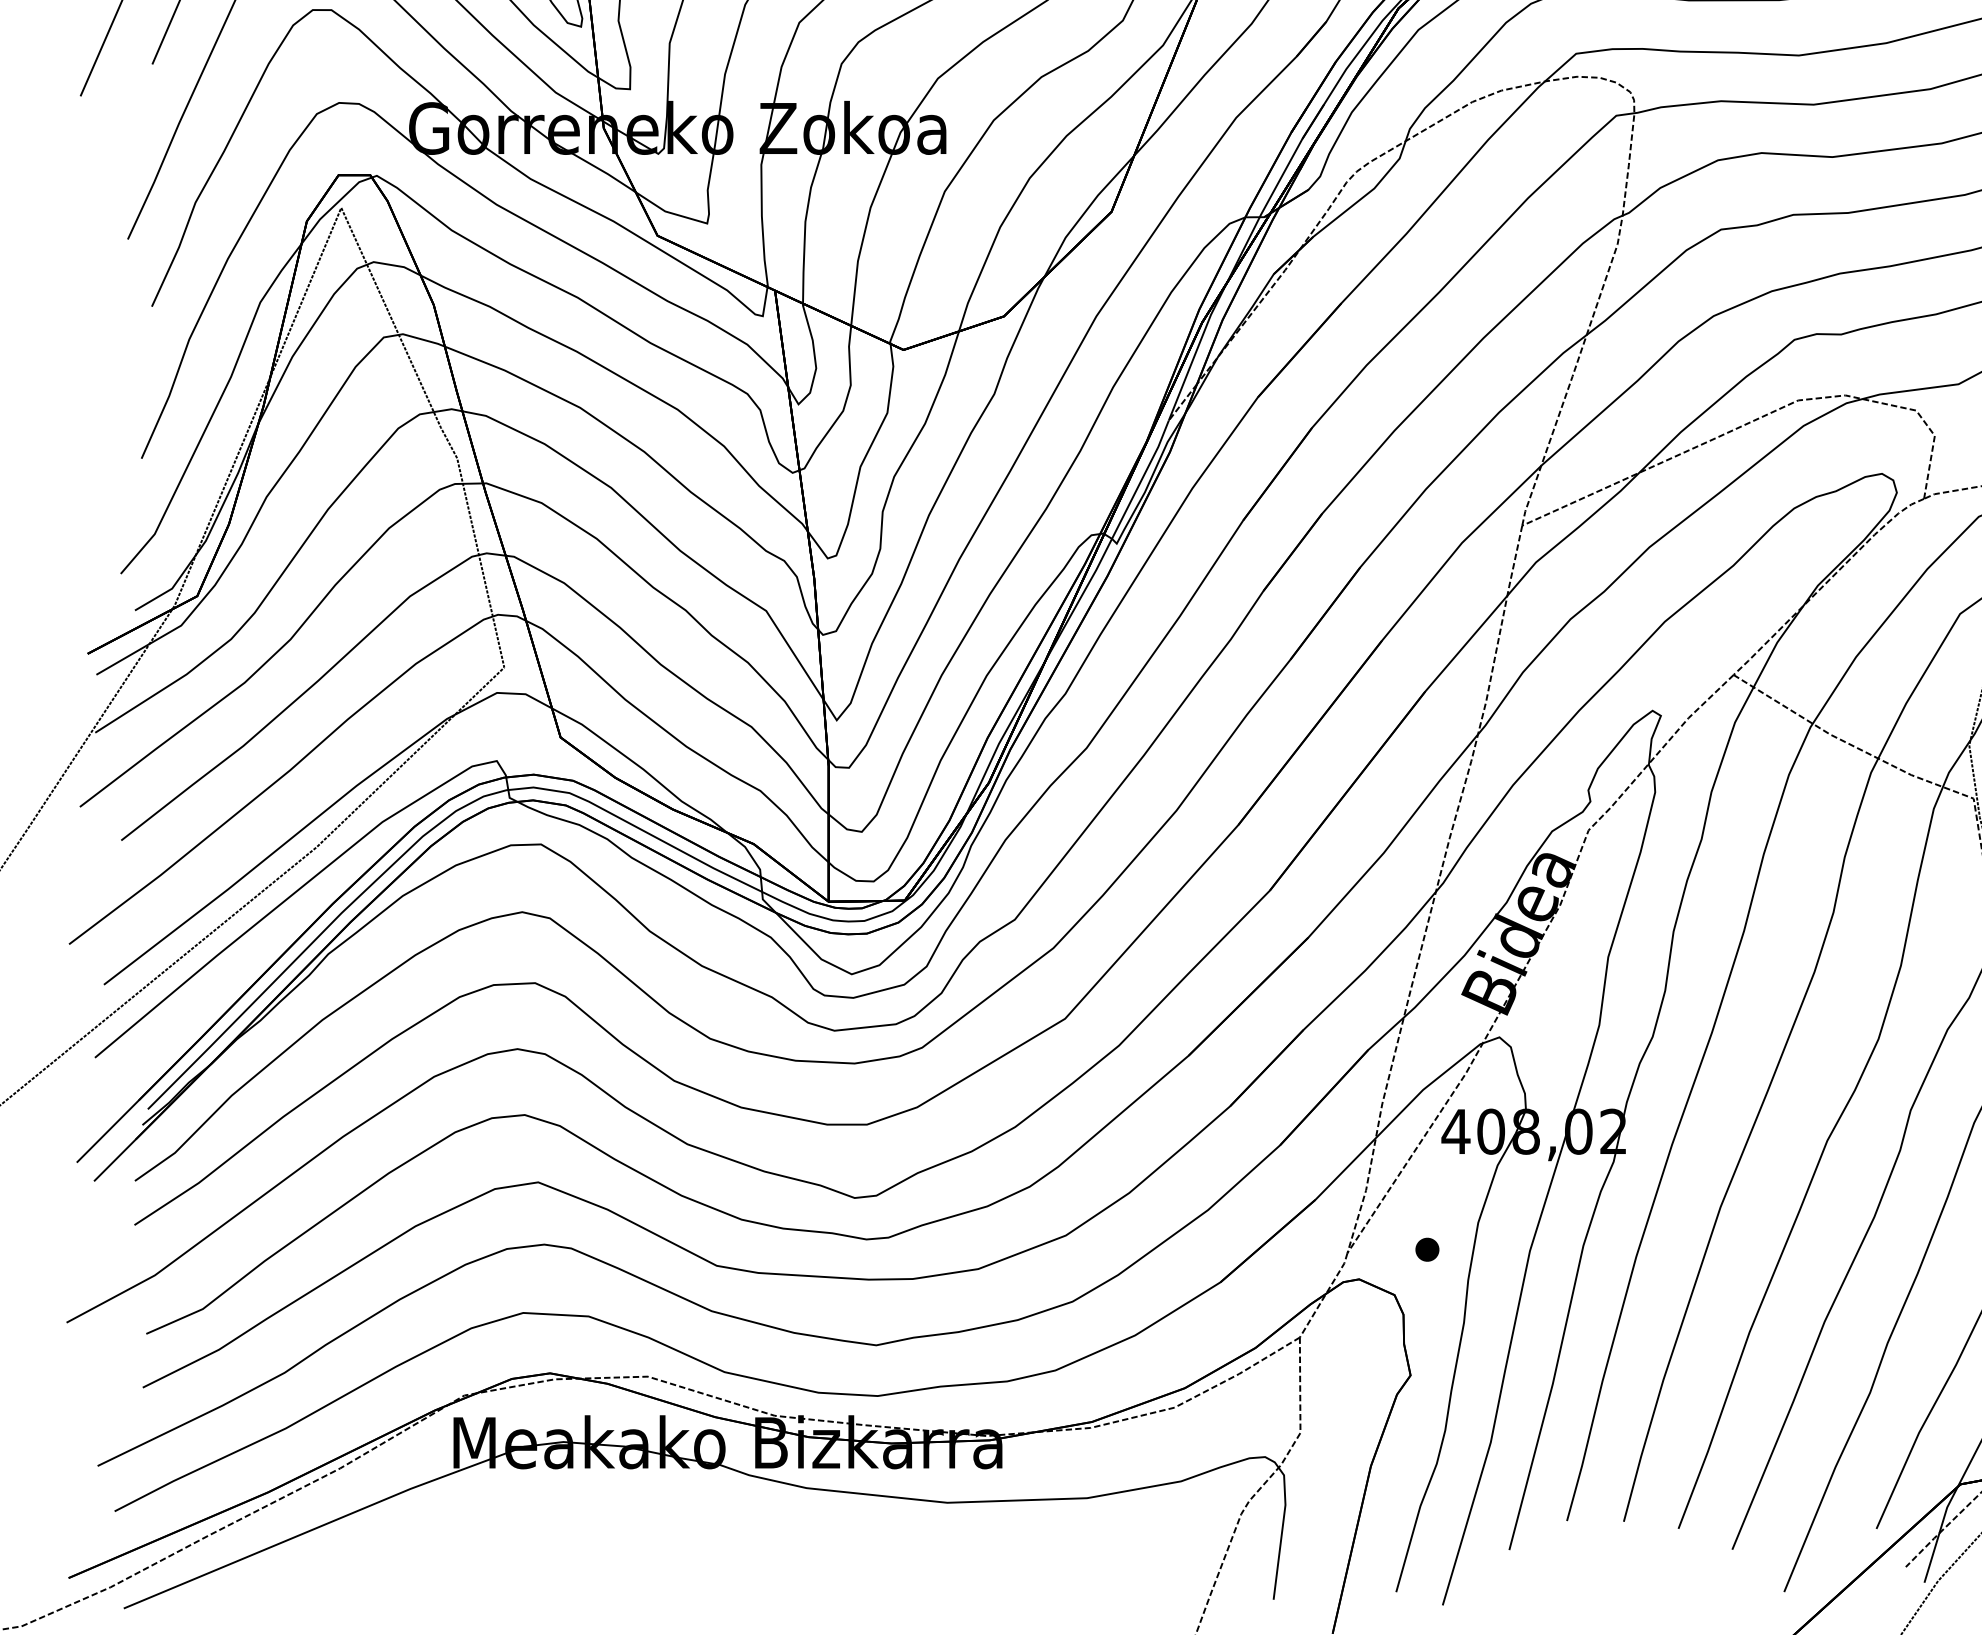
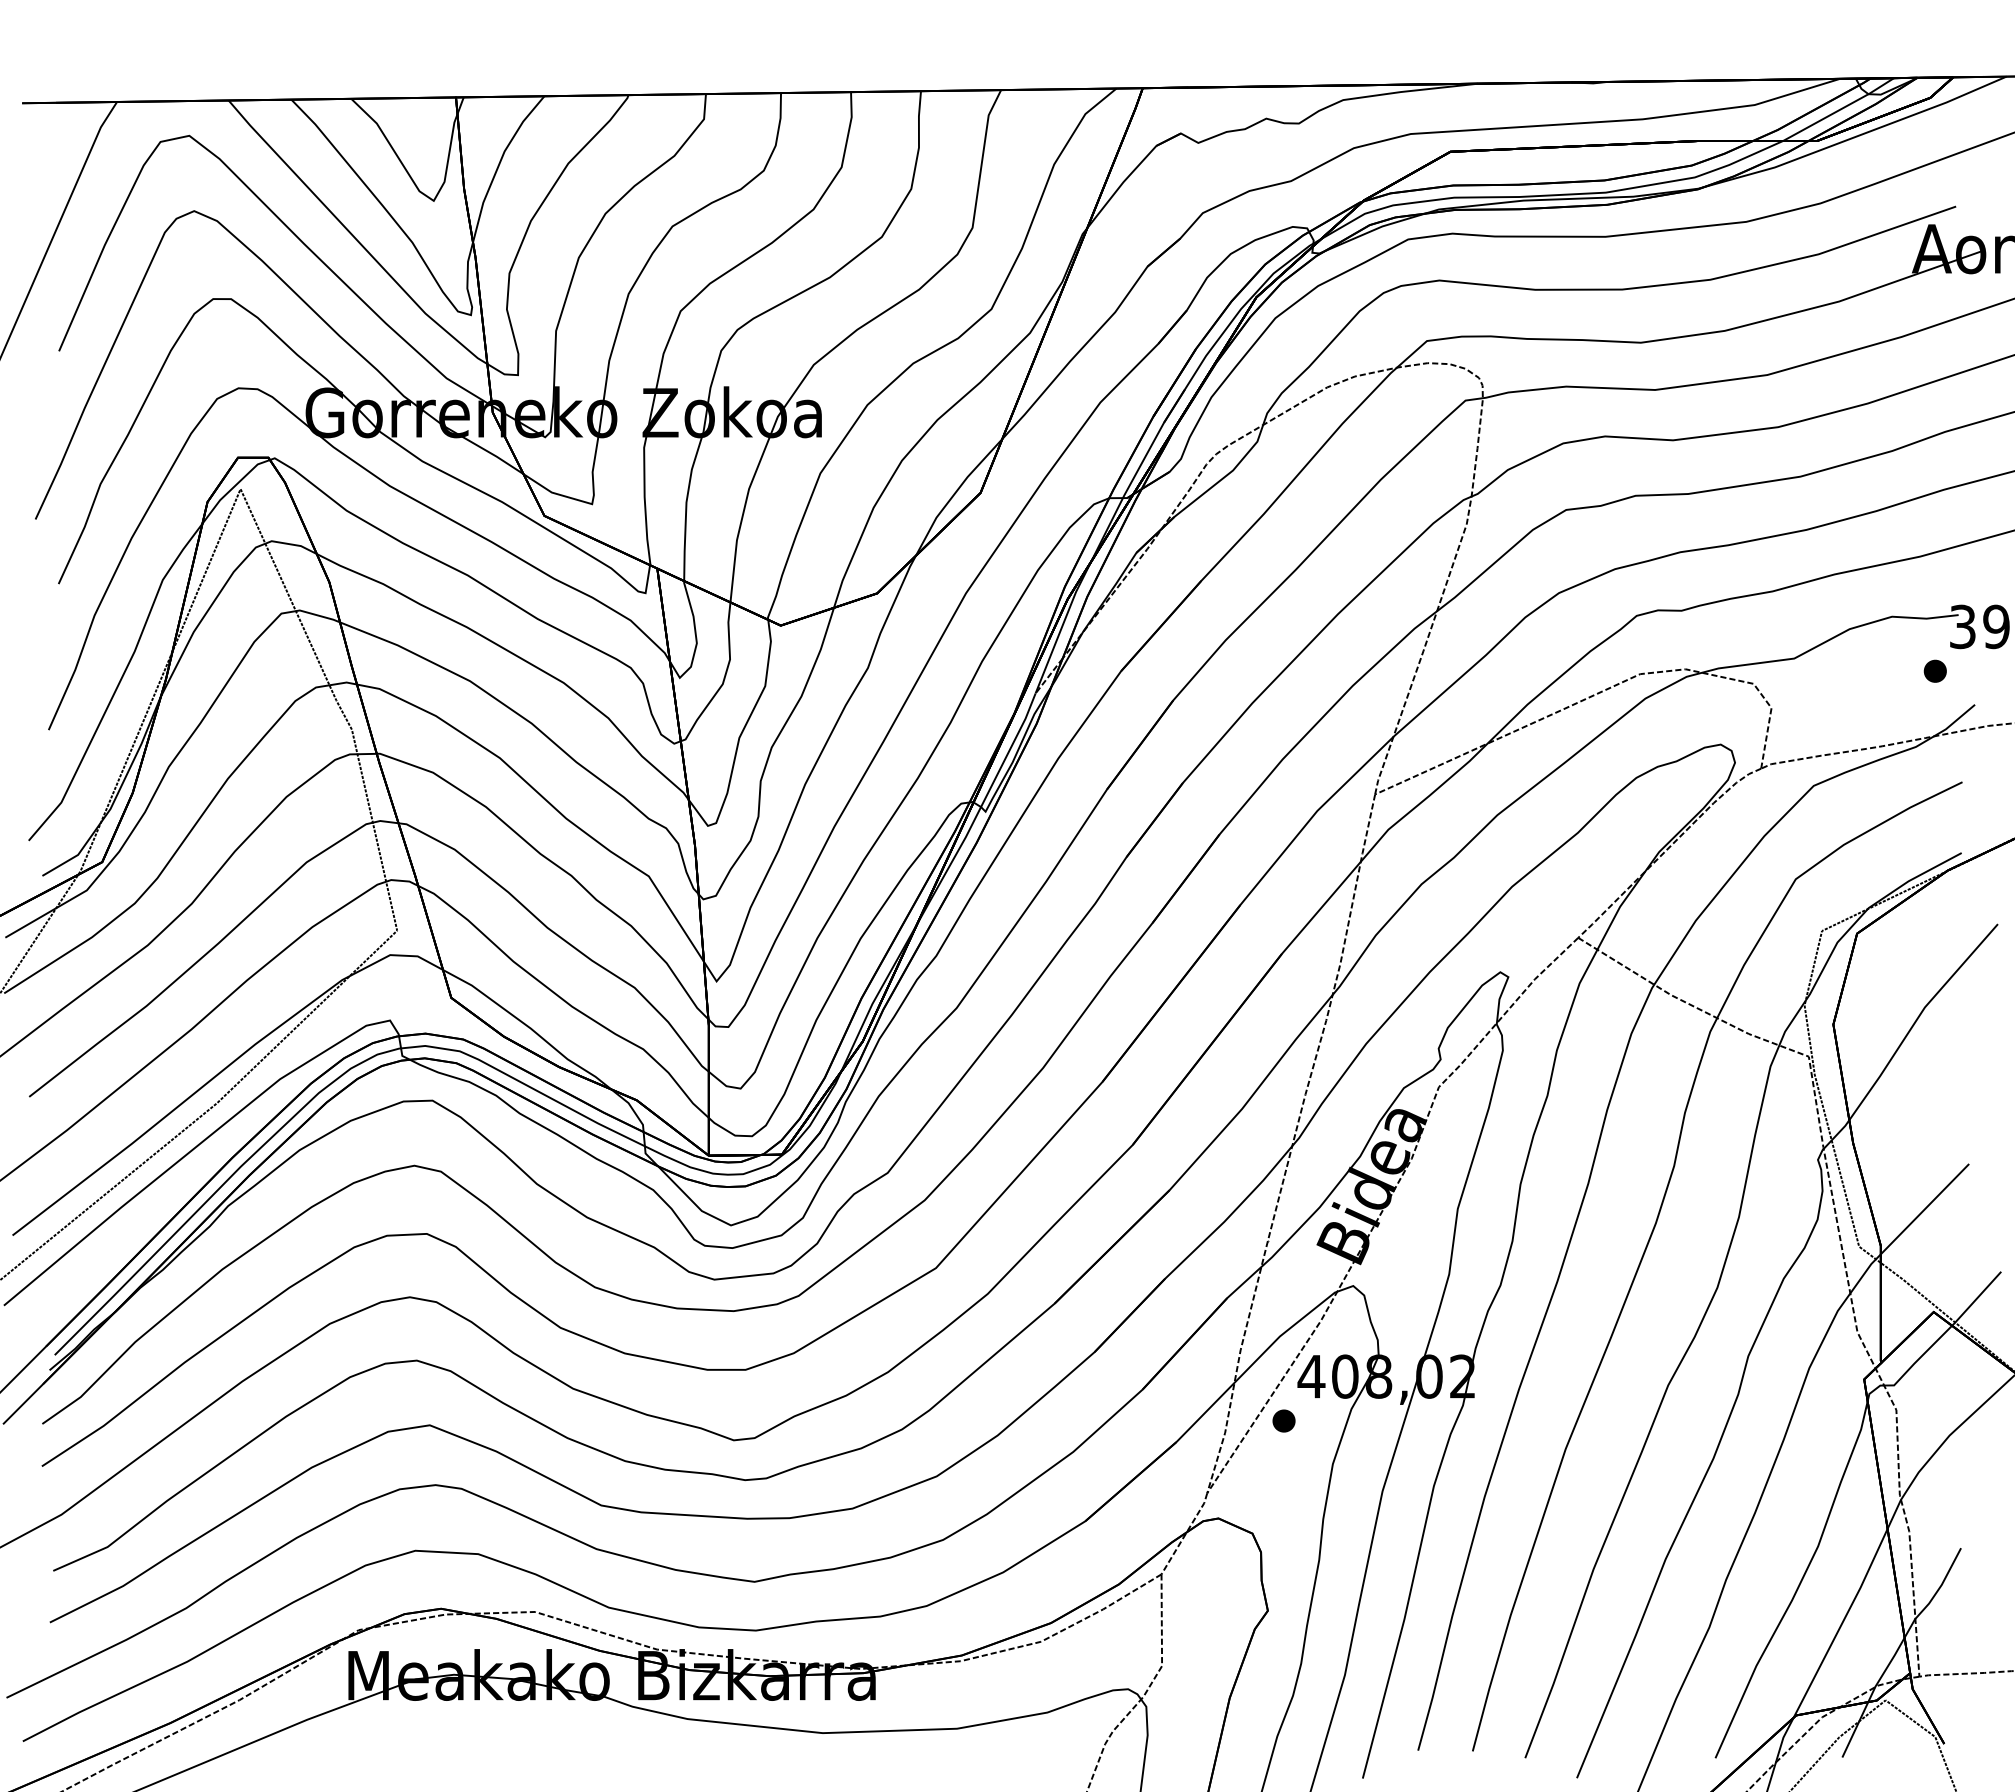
part: (1426, 1249) -> (1283, 1420), moved

